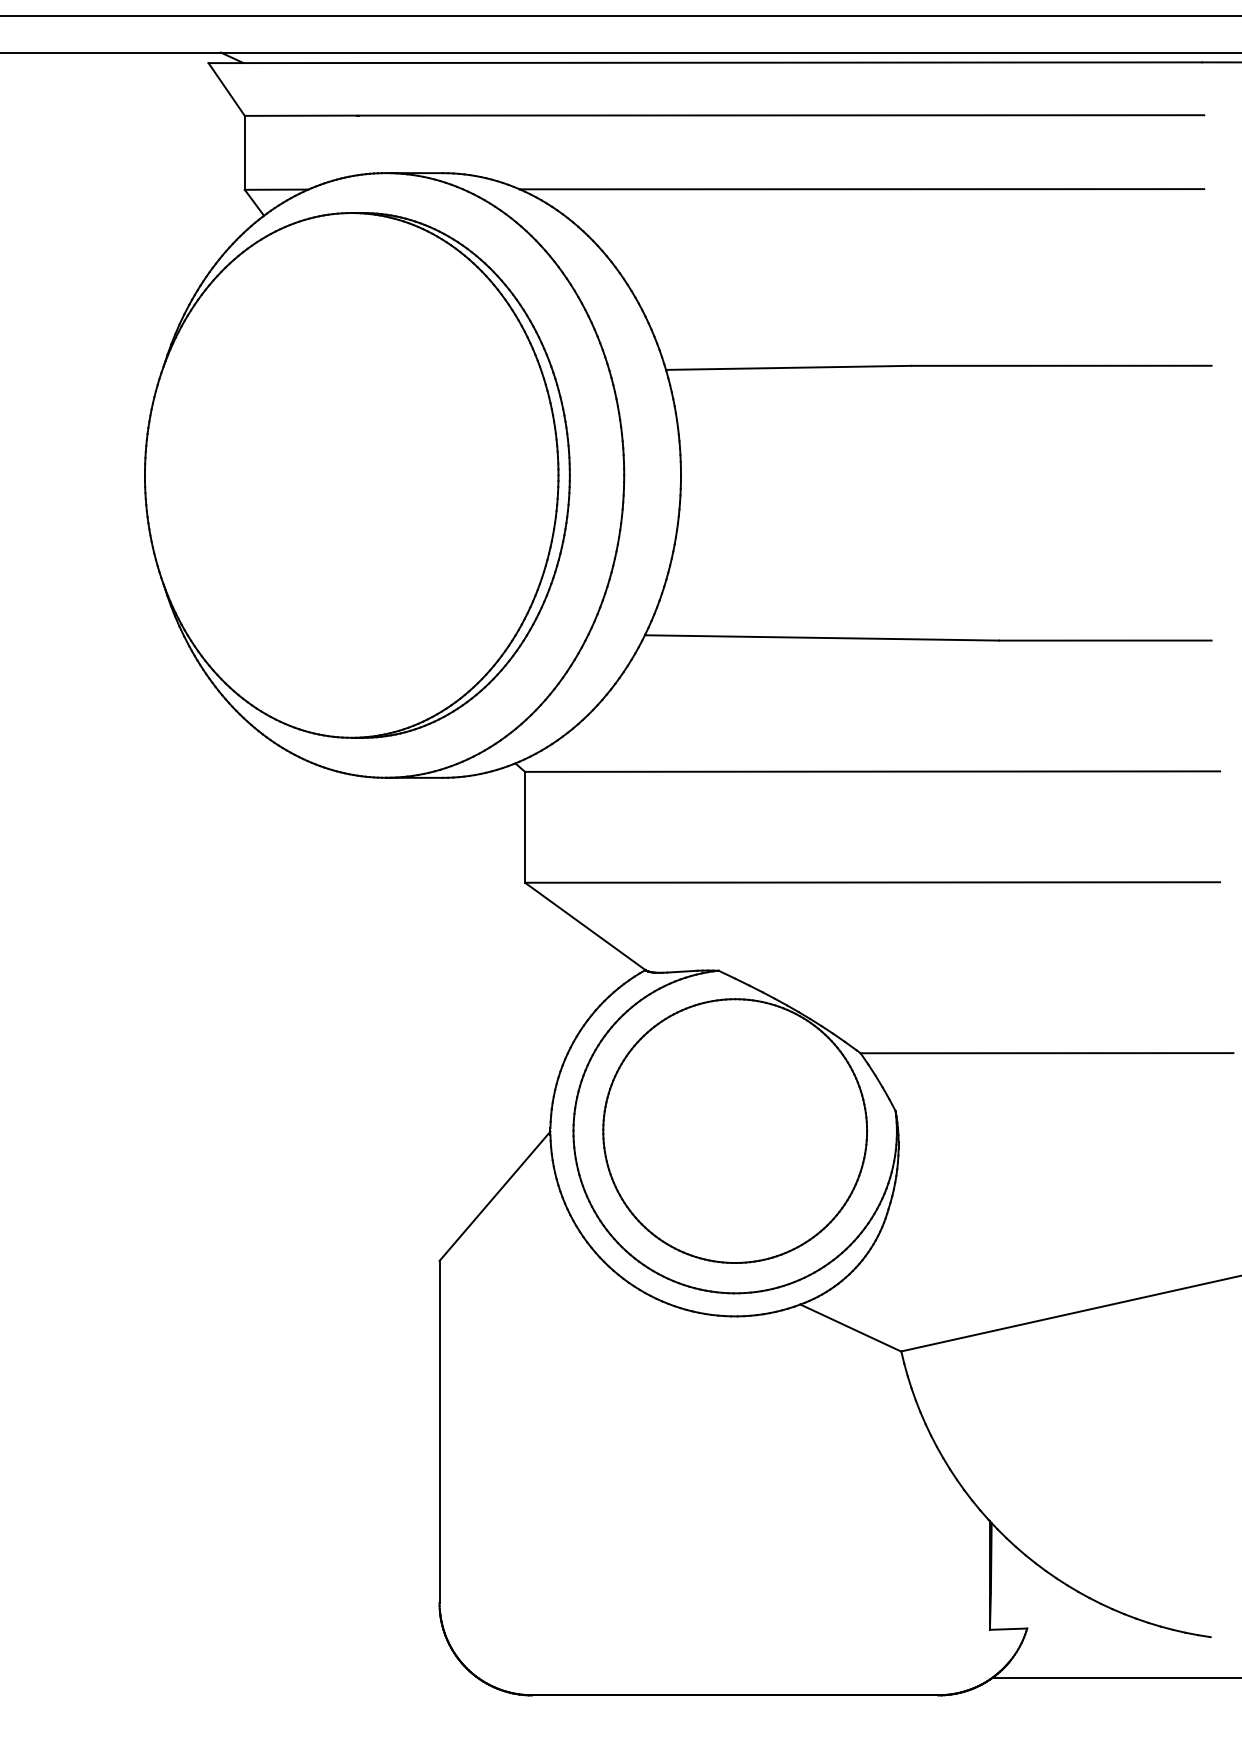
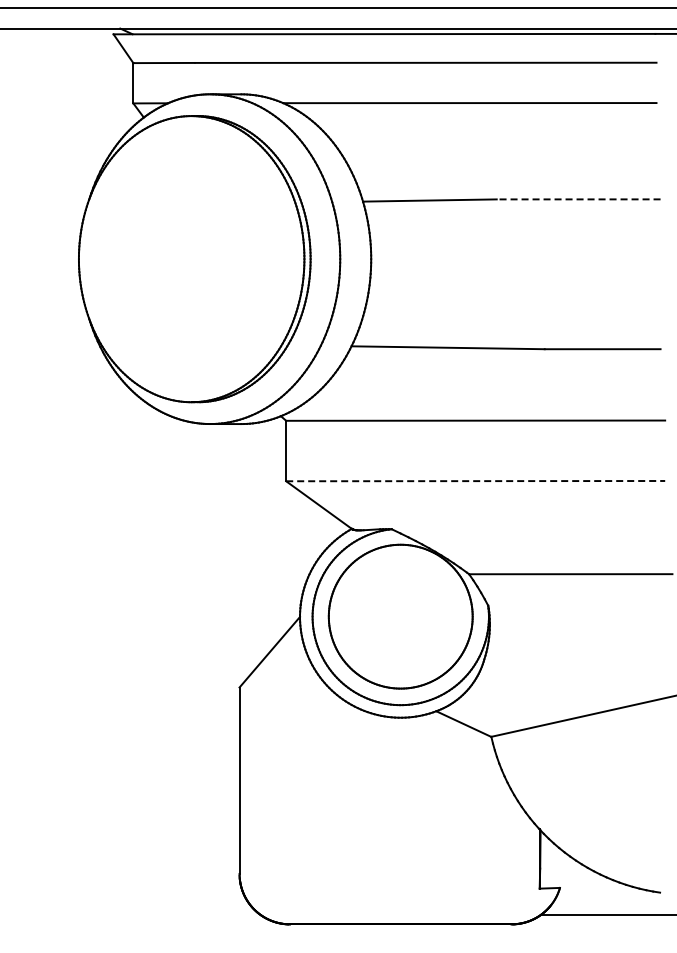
line: (1061, 366) -> (578, 199), solid -> dashed
line: (874, 883) -> (476, 481), solid -> dashed

